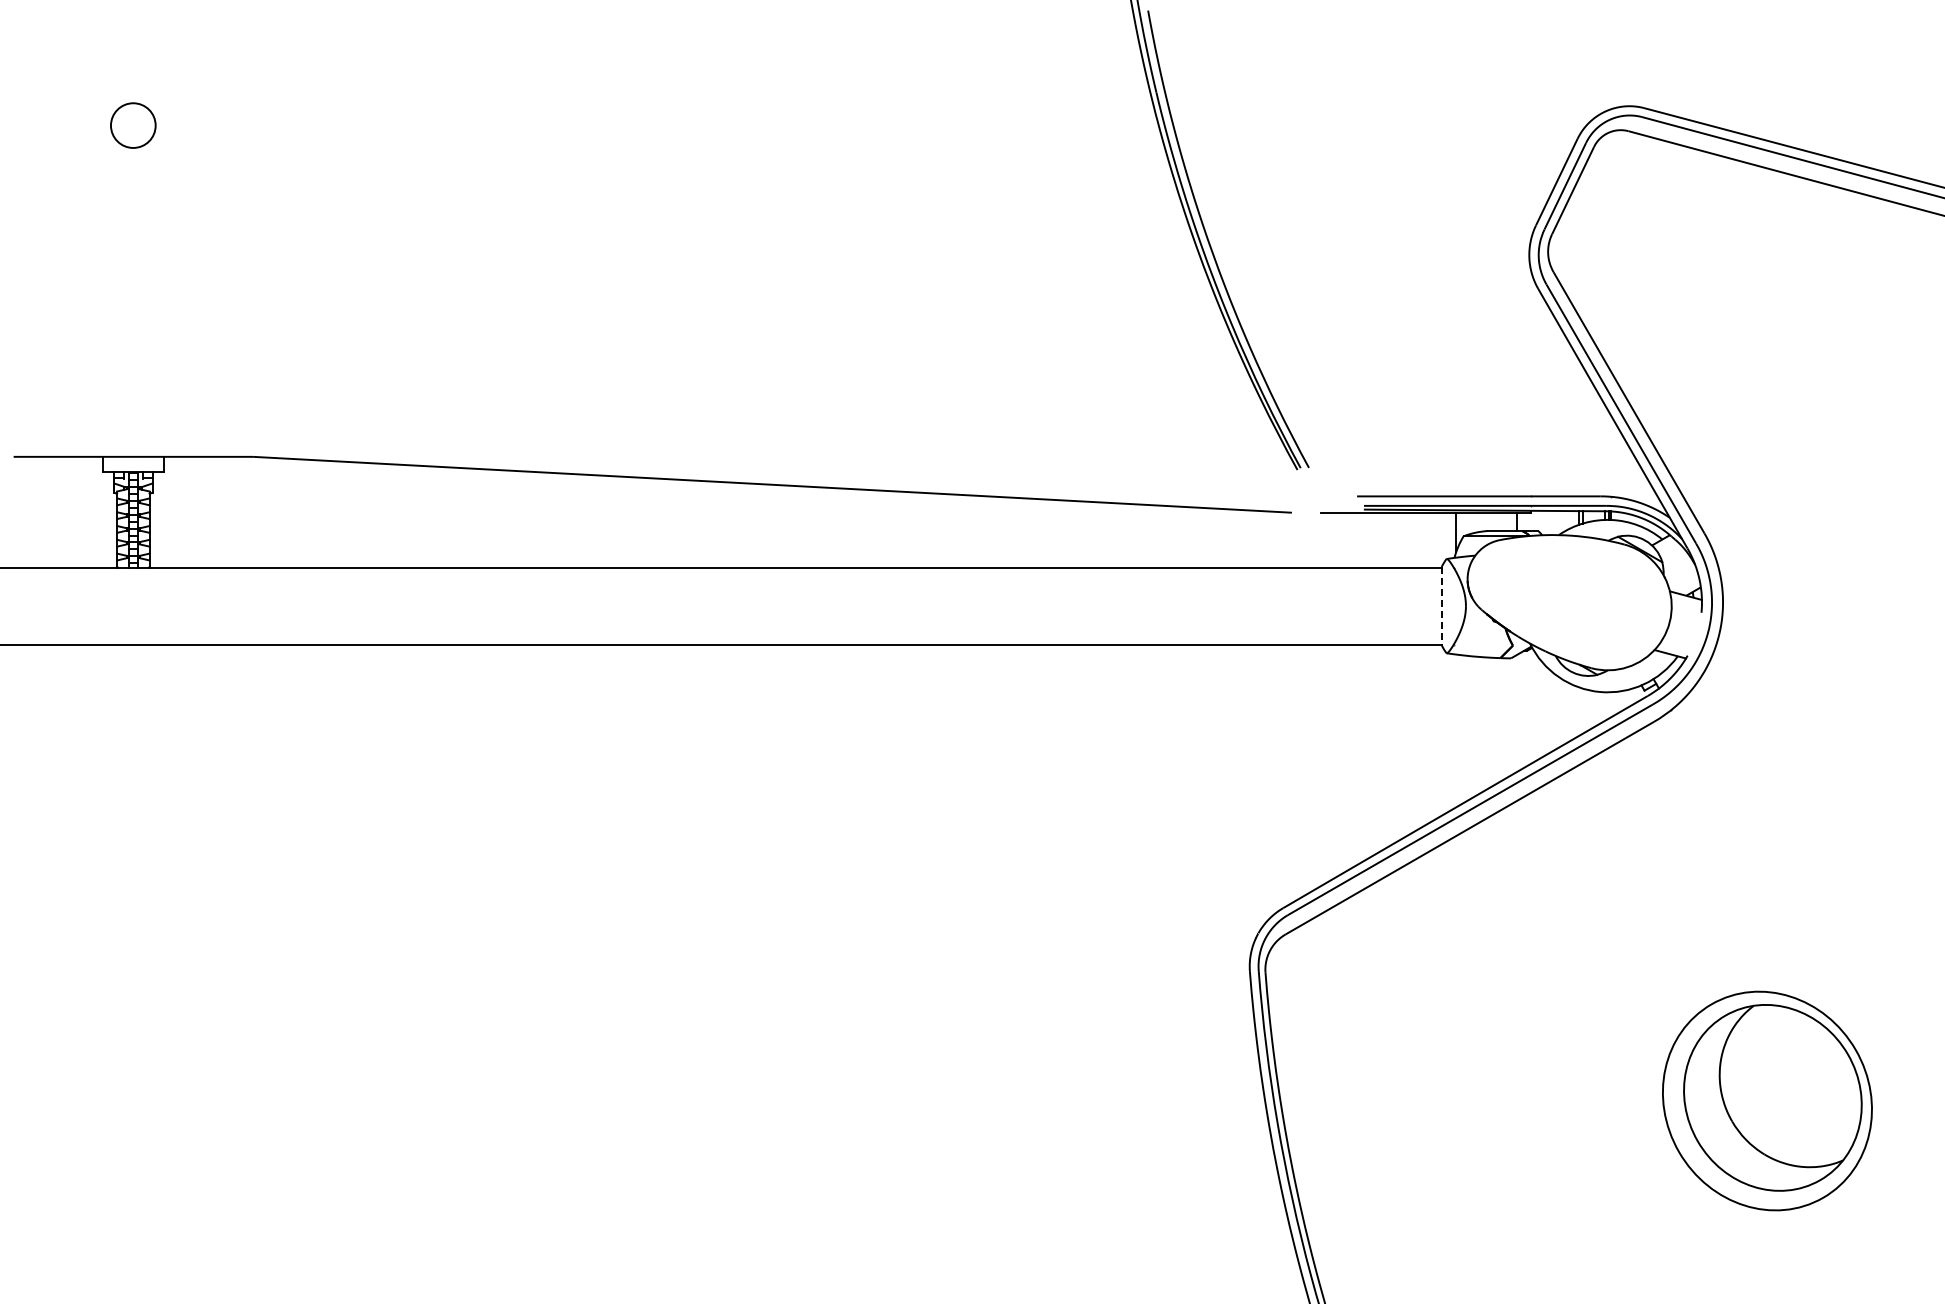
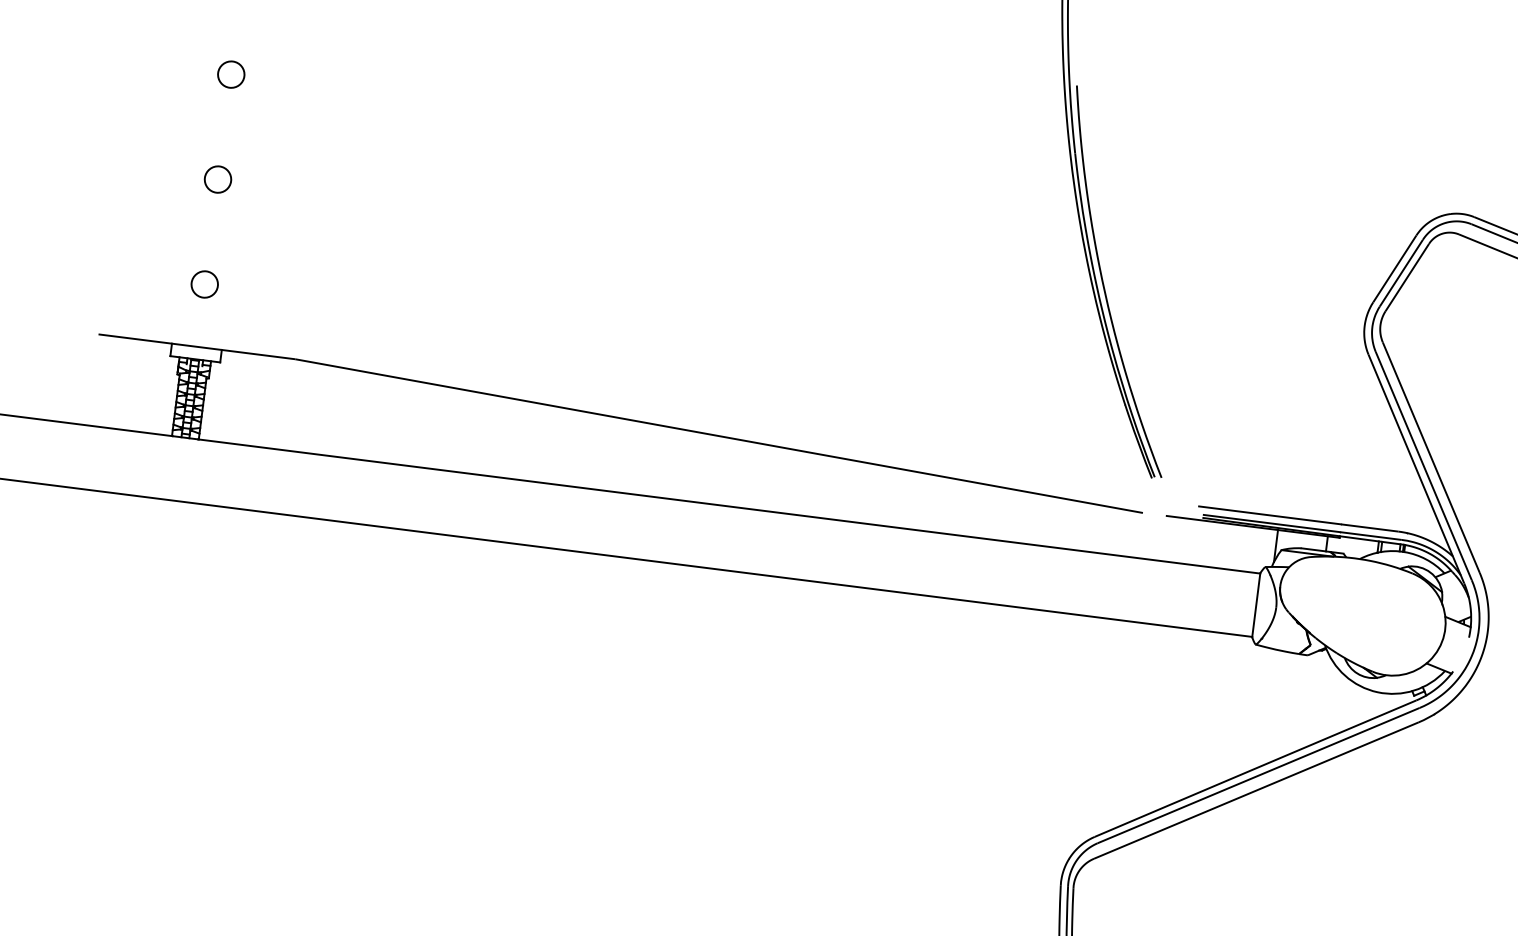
circle: (133, 125) -> (231, 74), size x0.71
circle: (133, 253) -> (218, 179), added
circle: (133, 380) -> (204, 284), added
line: (1441, 606) -> (1256, 605), dashed -> solid

